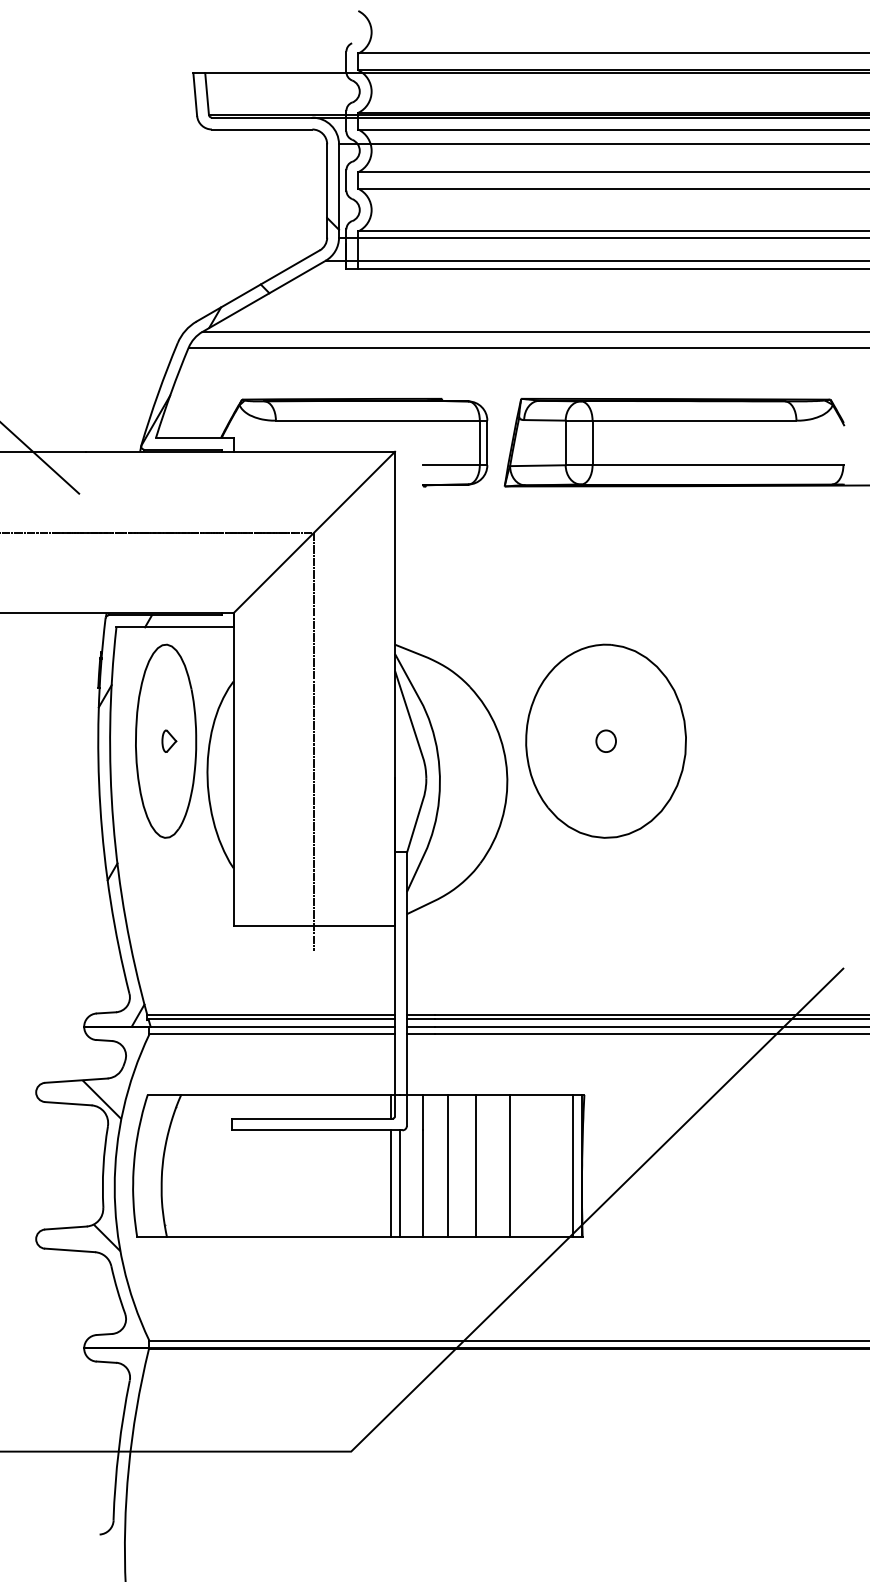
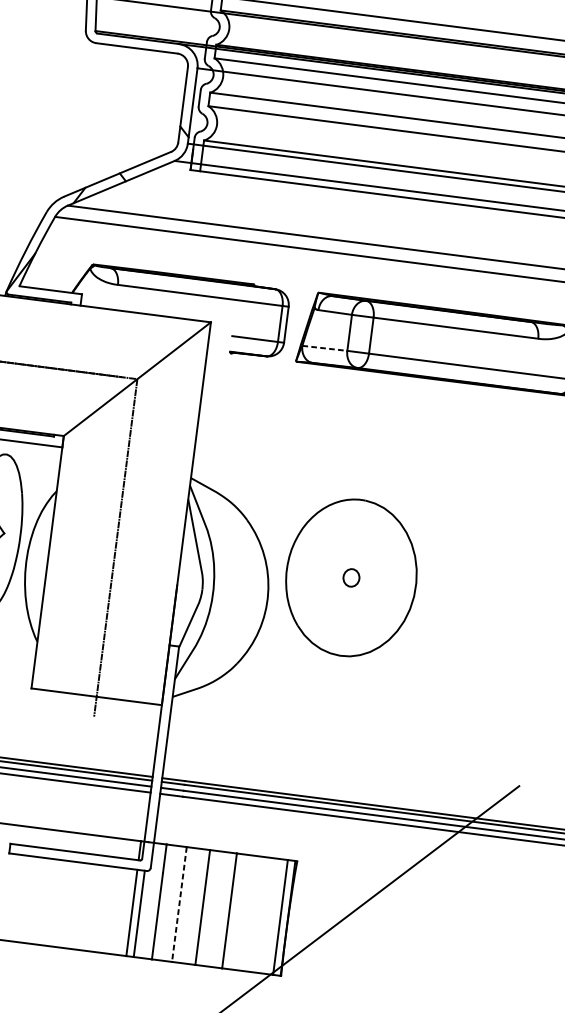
line: (537, 465) -> (324, 348), solid -> dashed
line: (447, 1166) -> (179, 904), solid -> dashed

